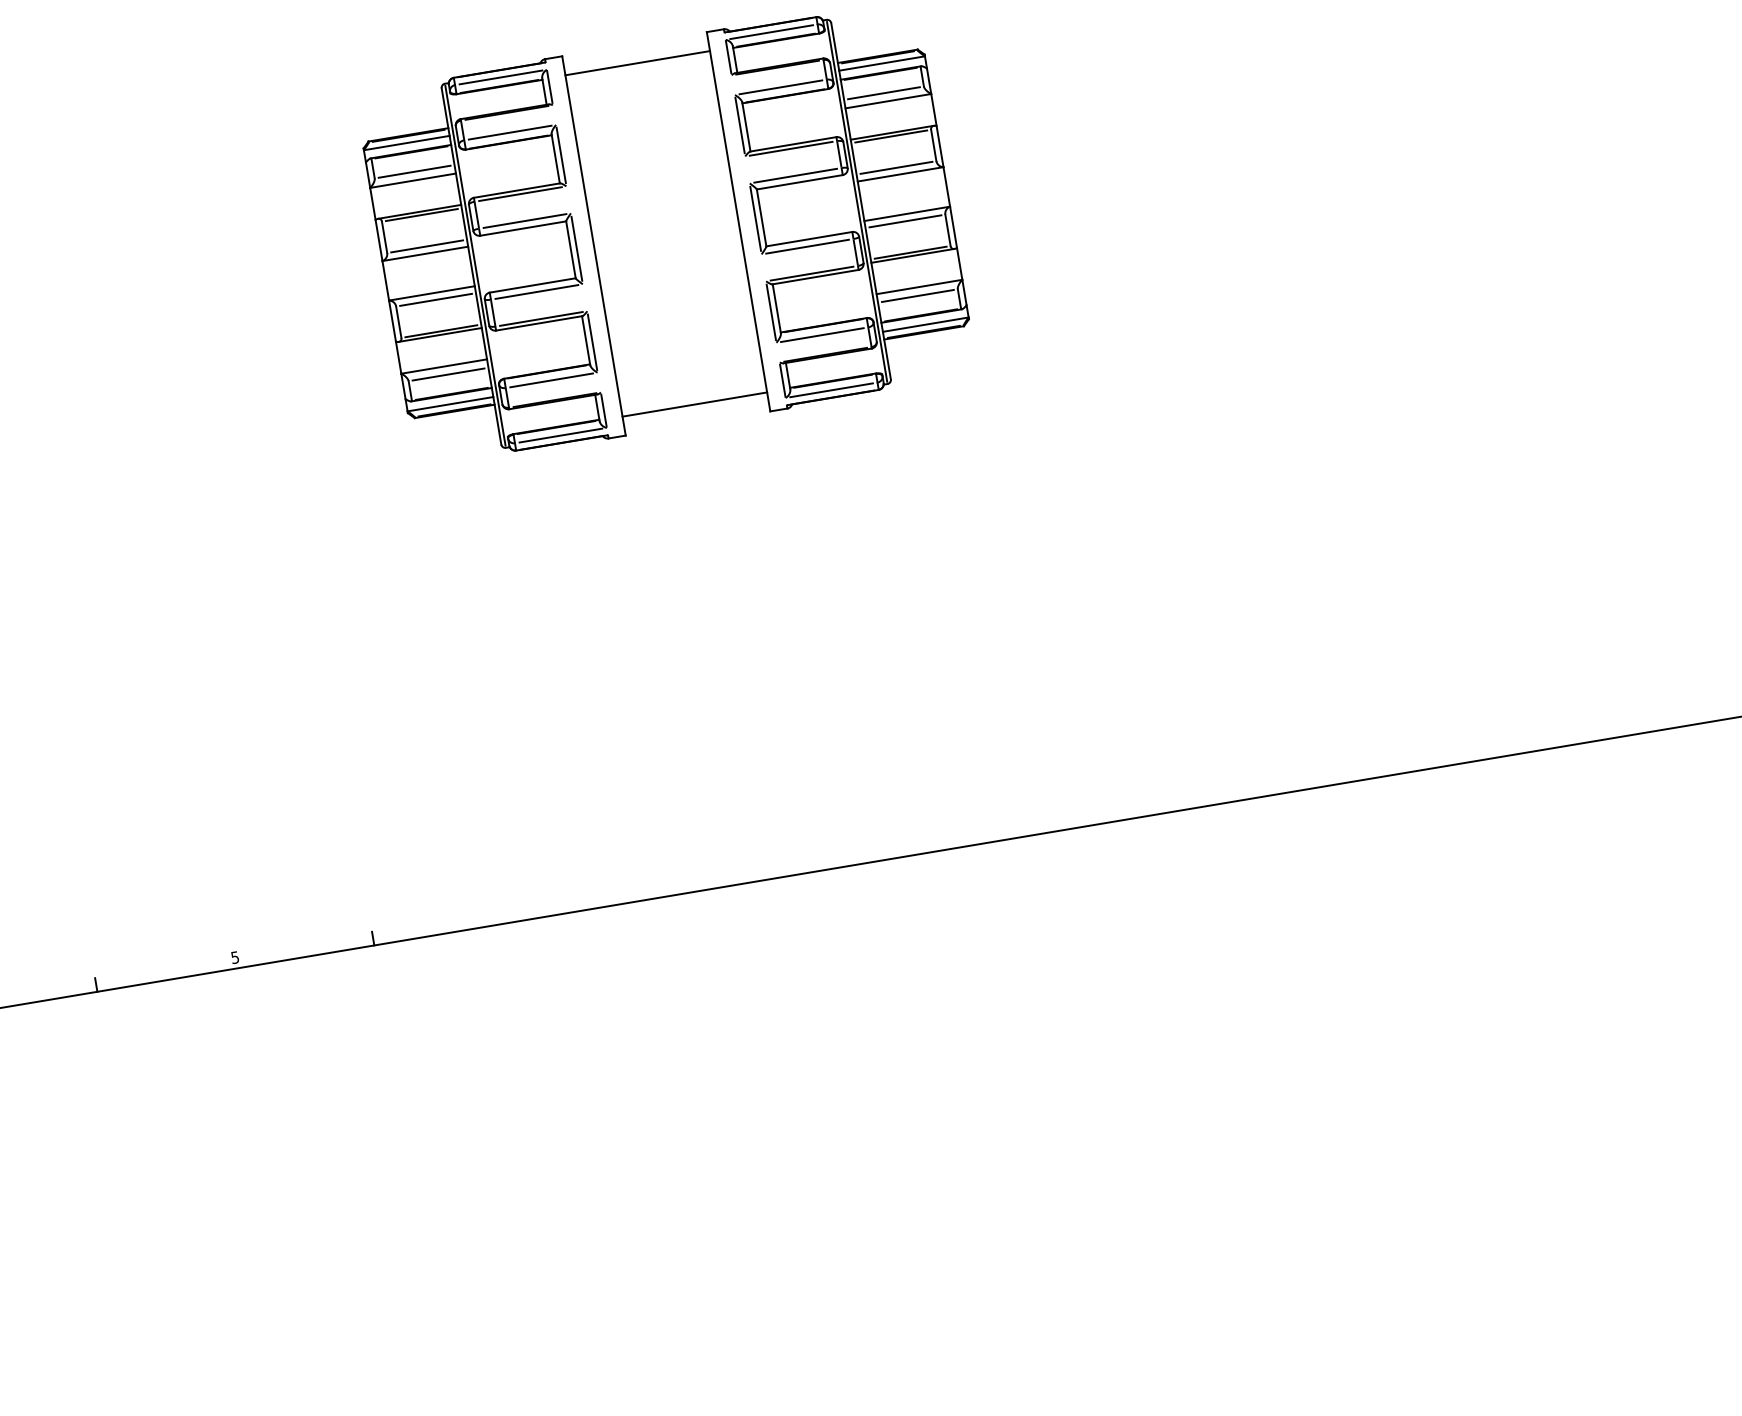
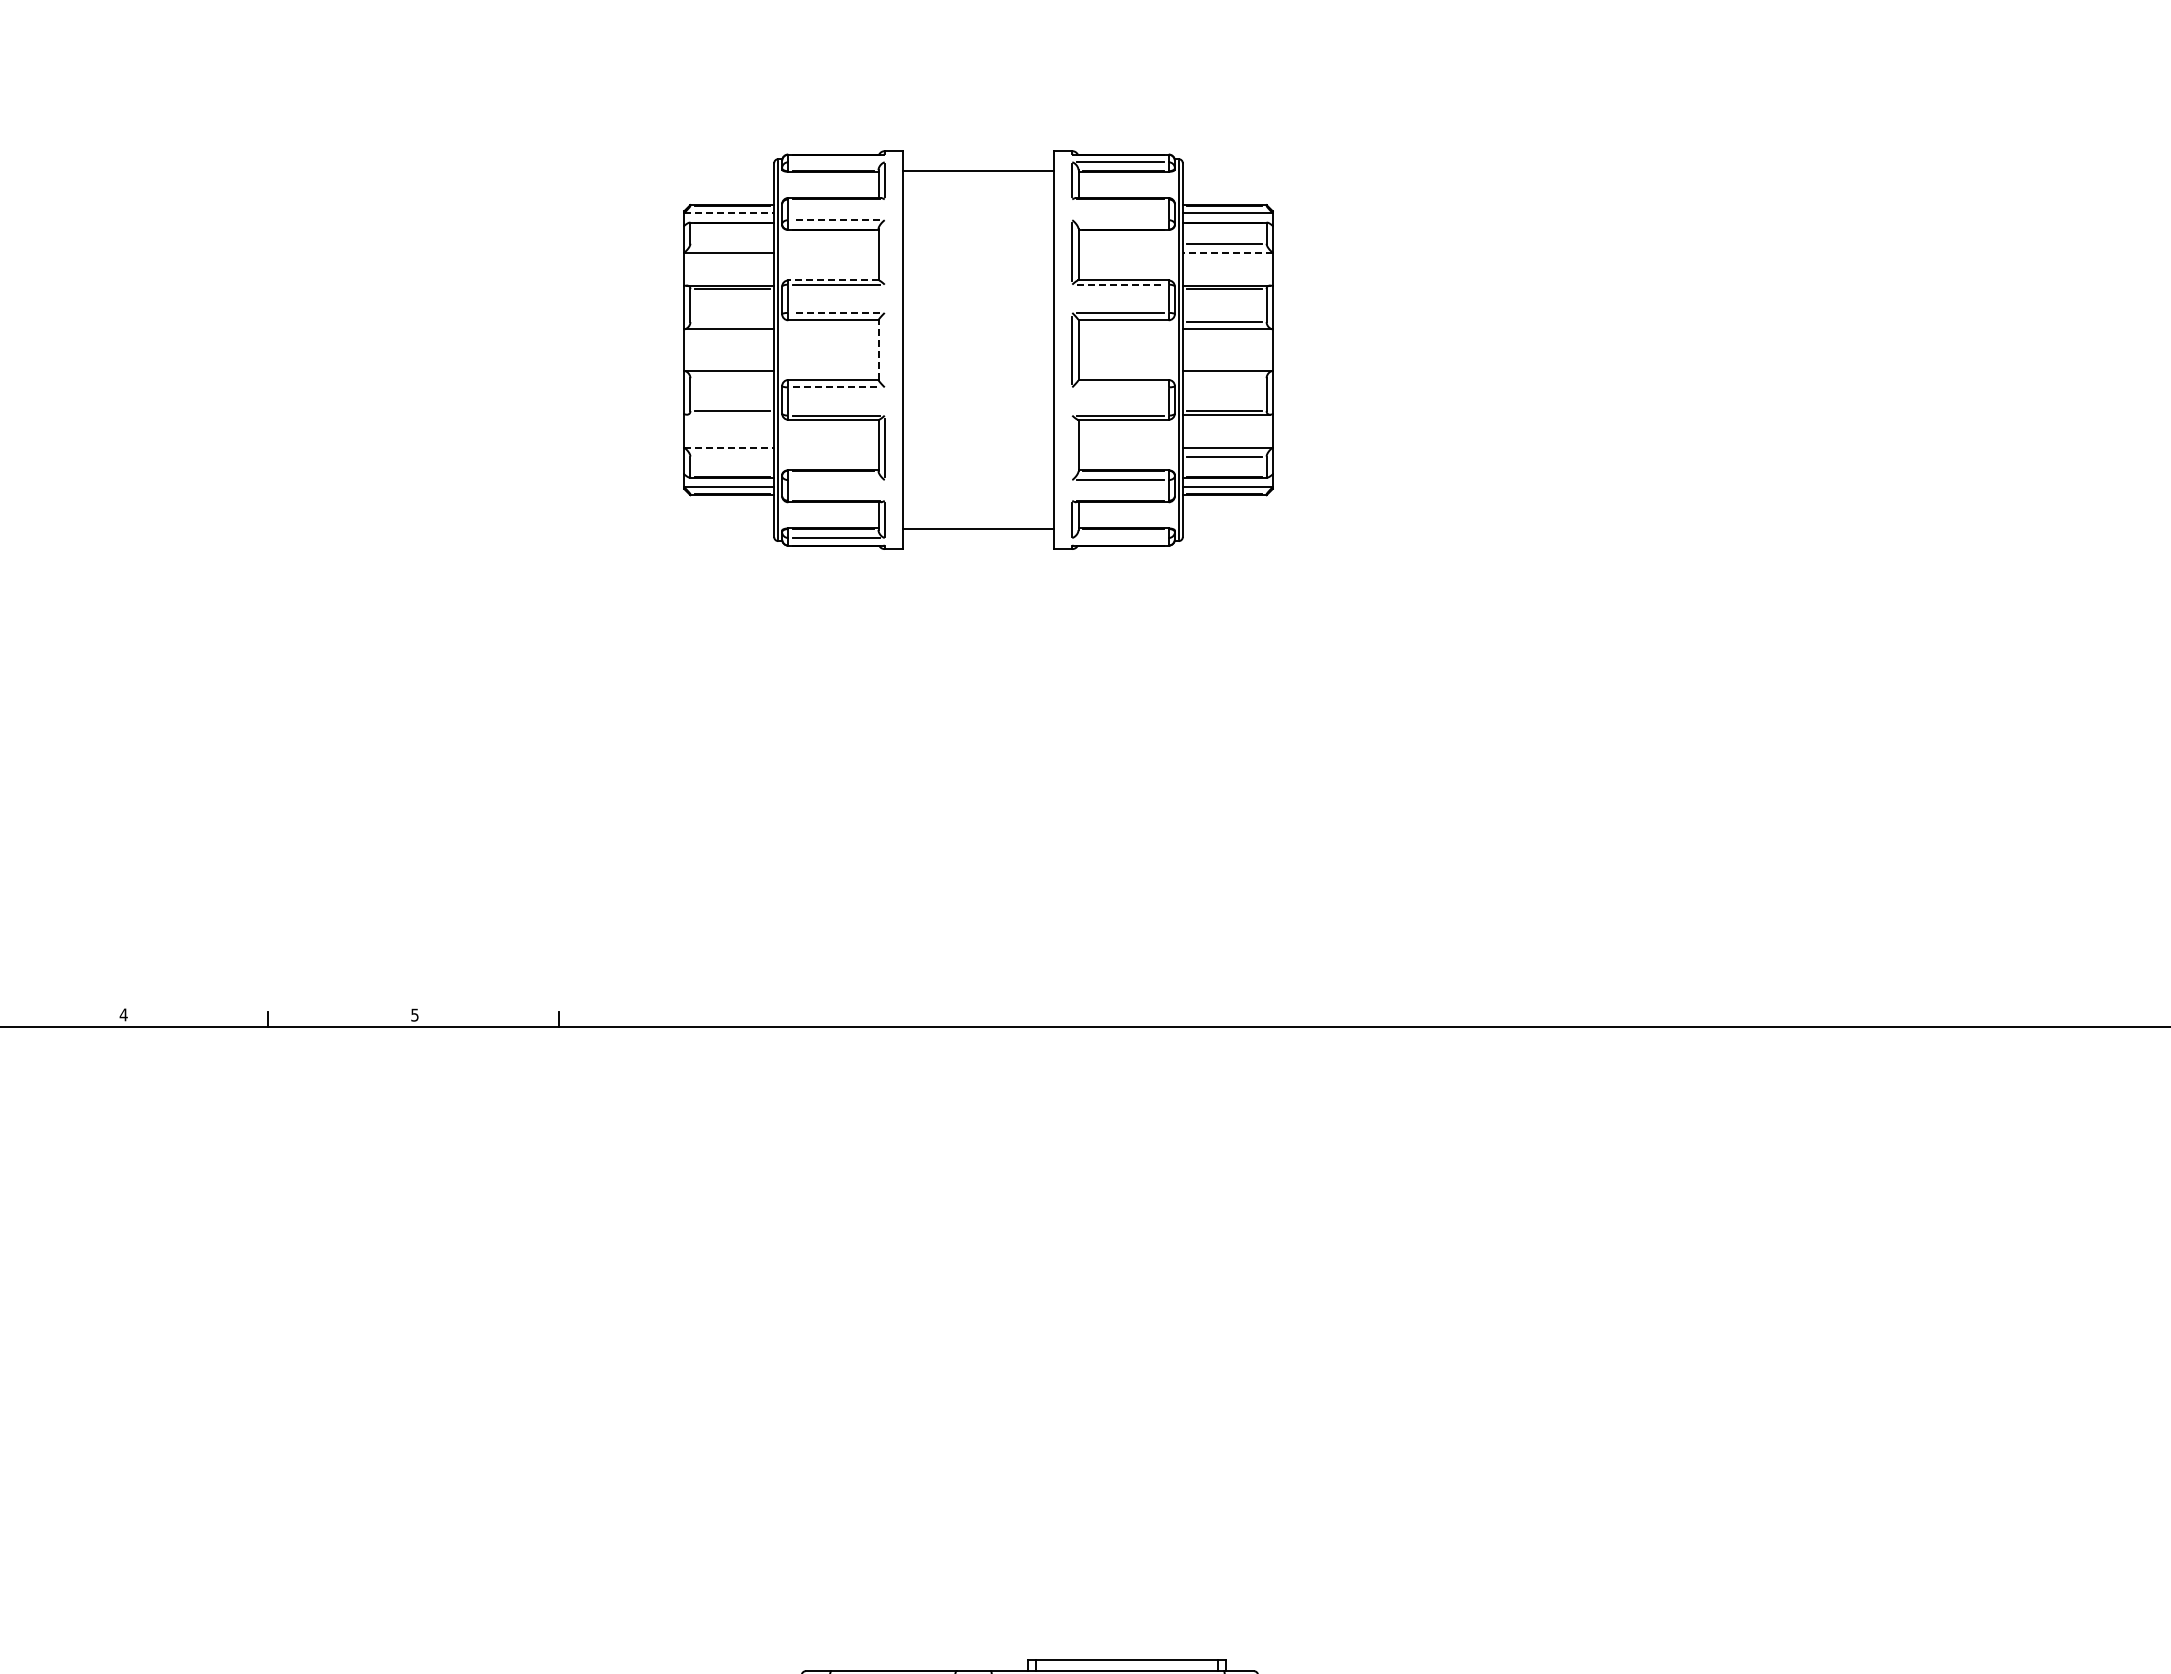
line: (500, 77) -> (836, 162), removed
line: (780, 87) -> (1120, 220), removed
line: (888, 101) -> (1227, 252), solid -> dashed
line: (510, 132) -> (836, 220), solid -> dashed
line: (407, 143) -> (729, 213), solid -> dashed
line: (792, 148) -> (1121, 284), solid -> dashed
line: (561, 155) -> (884, 252), removed
line: (413, 171) -> (731, 243), removed
line: (516, 190) -> (833, 280), solid -> dashed
line: (524, 220) -> (836, 312), solid -> dashed
line: (905, 221) -> (1224, 378), removed
line: (426, 246) -> (731, 322), removed
line: (807, 246) -> (1120, 387), removed
line: (576, 248) -> (884, 349), removed
line: (571, 250) -> (878, 350), solid -> dashed
line: (537, 291) -> (837, 387), solid -> dashed
line: (435, 300) -> (731, 378), removed
line: (771, 312) -> (1072, 448), removed
line: (440, 334) -> (730, 414), removed
line: (444, 366) -> (729, 447), solid -> dashed
line: (447, 374) -> (731, 456), removed
line: (551, 380) -> (836, 480), removed
line: (831, 390) -> (1120, 538), removed

